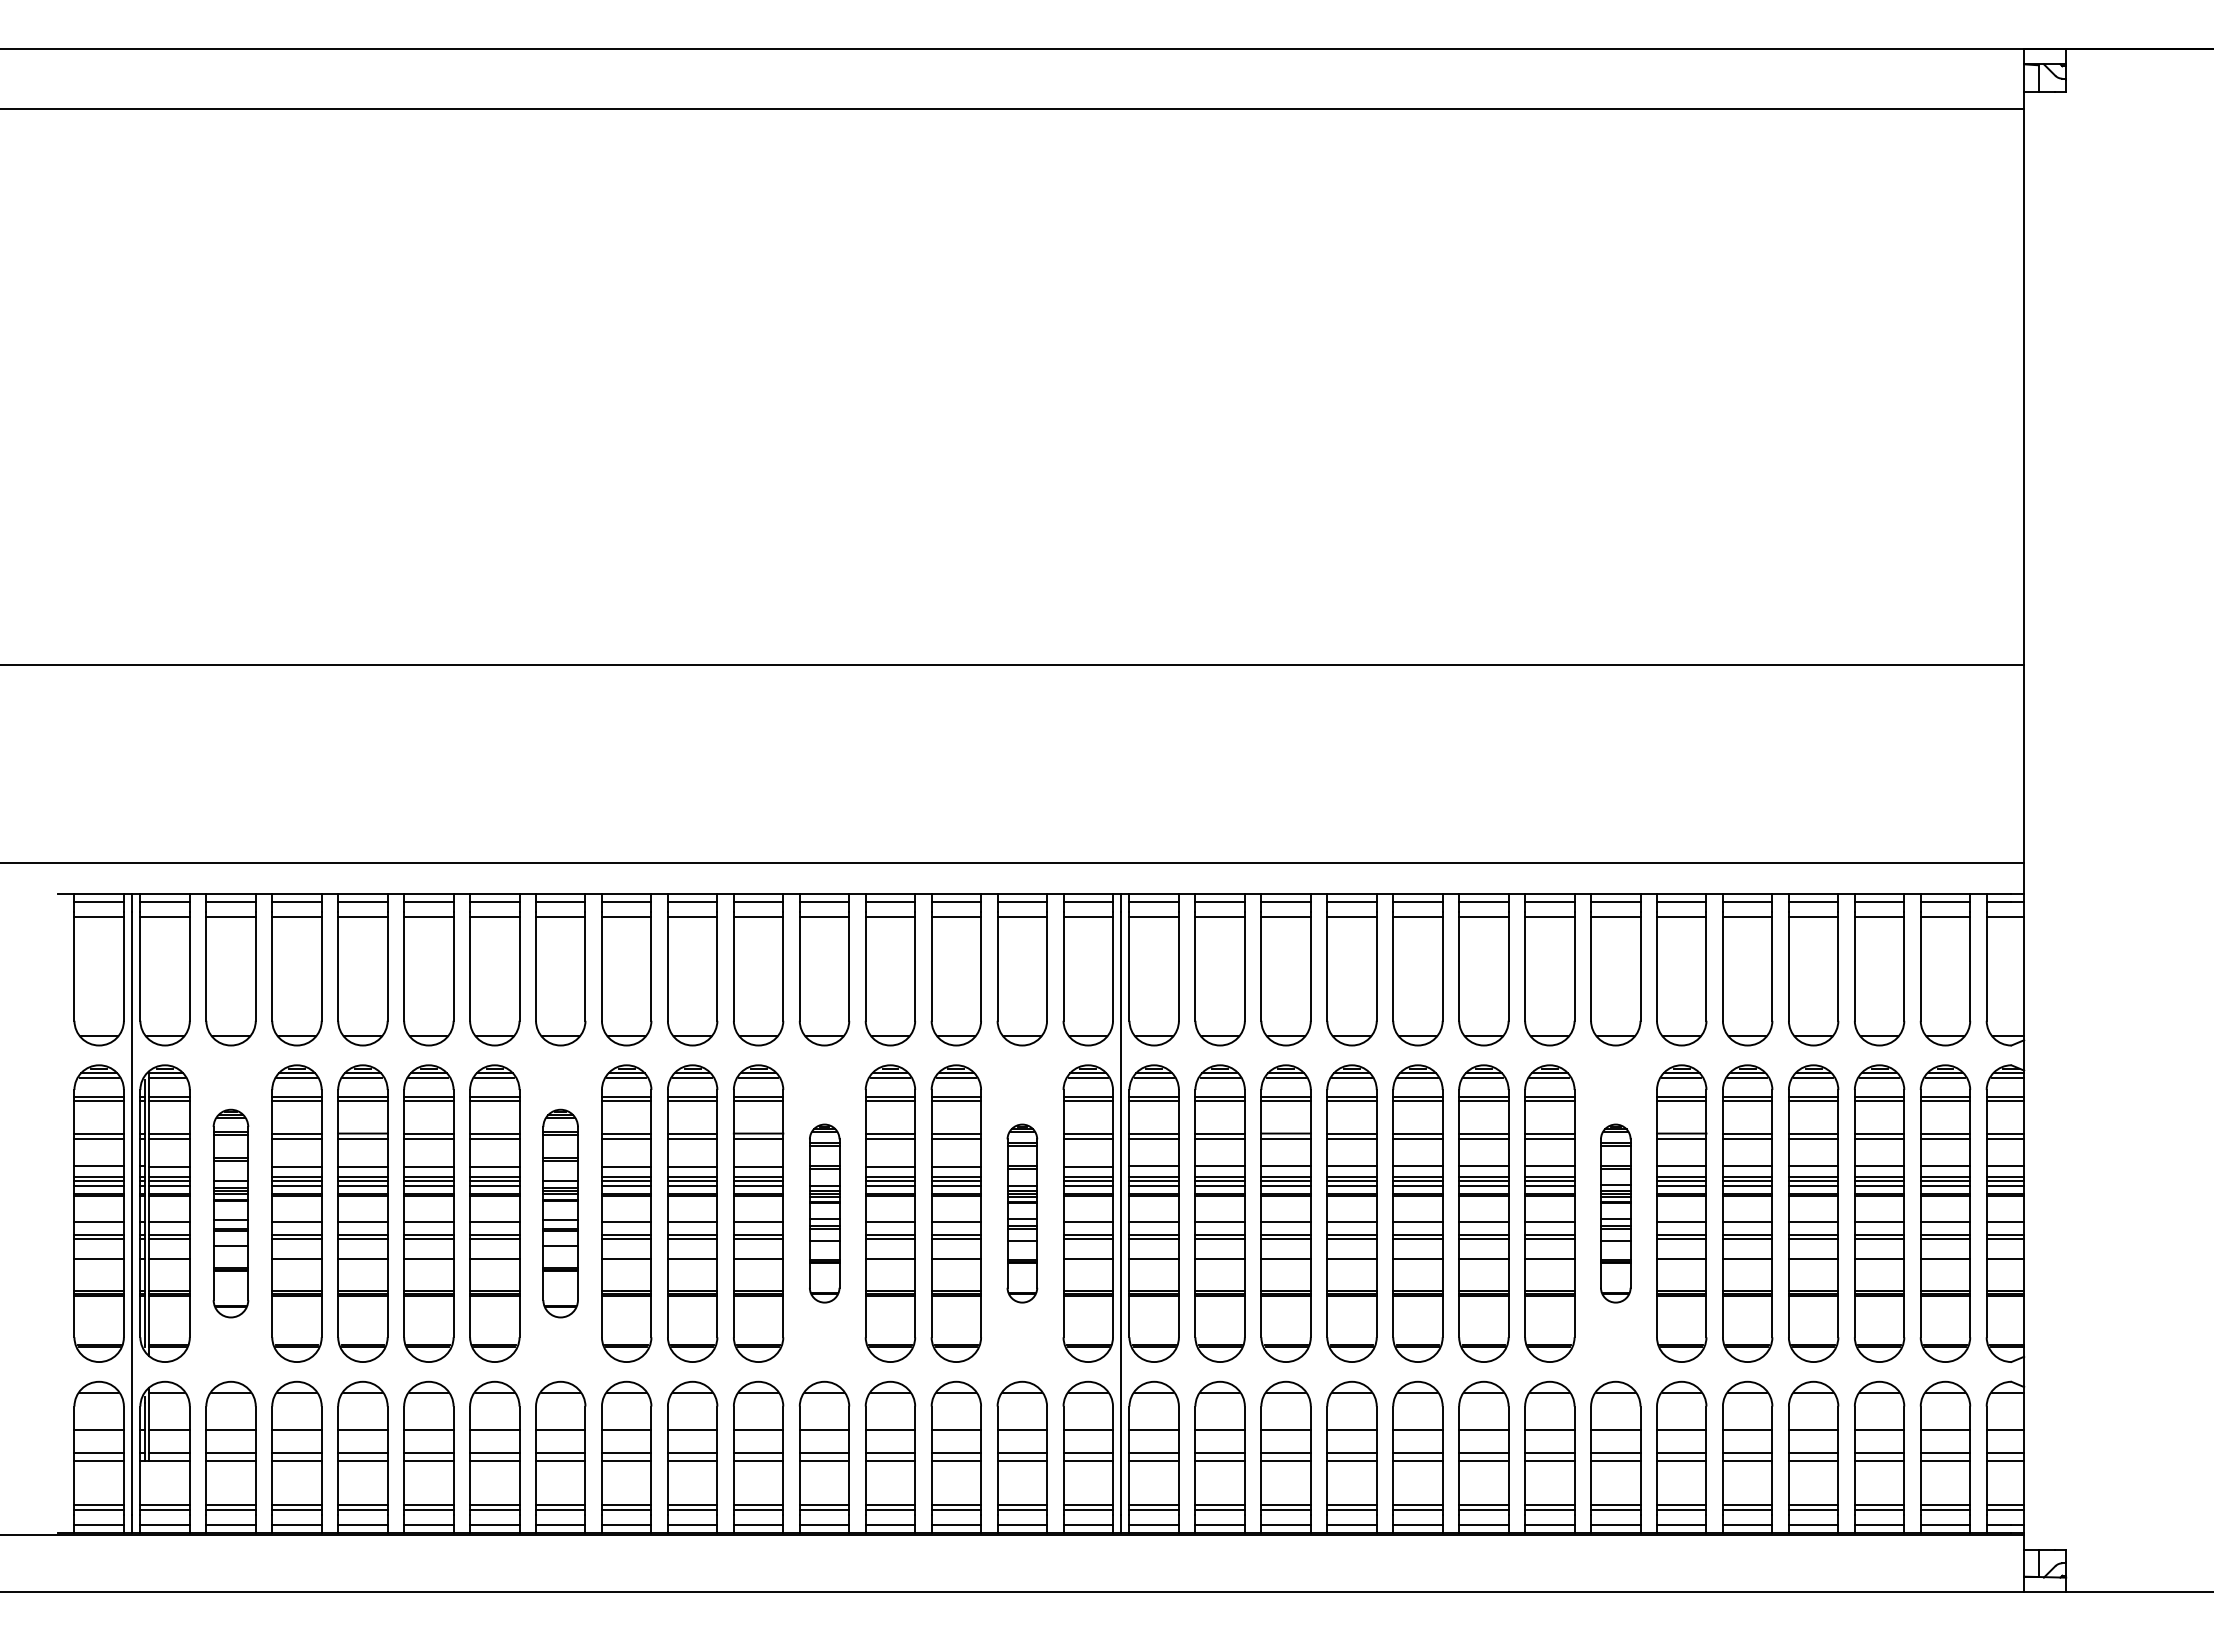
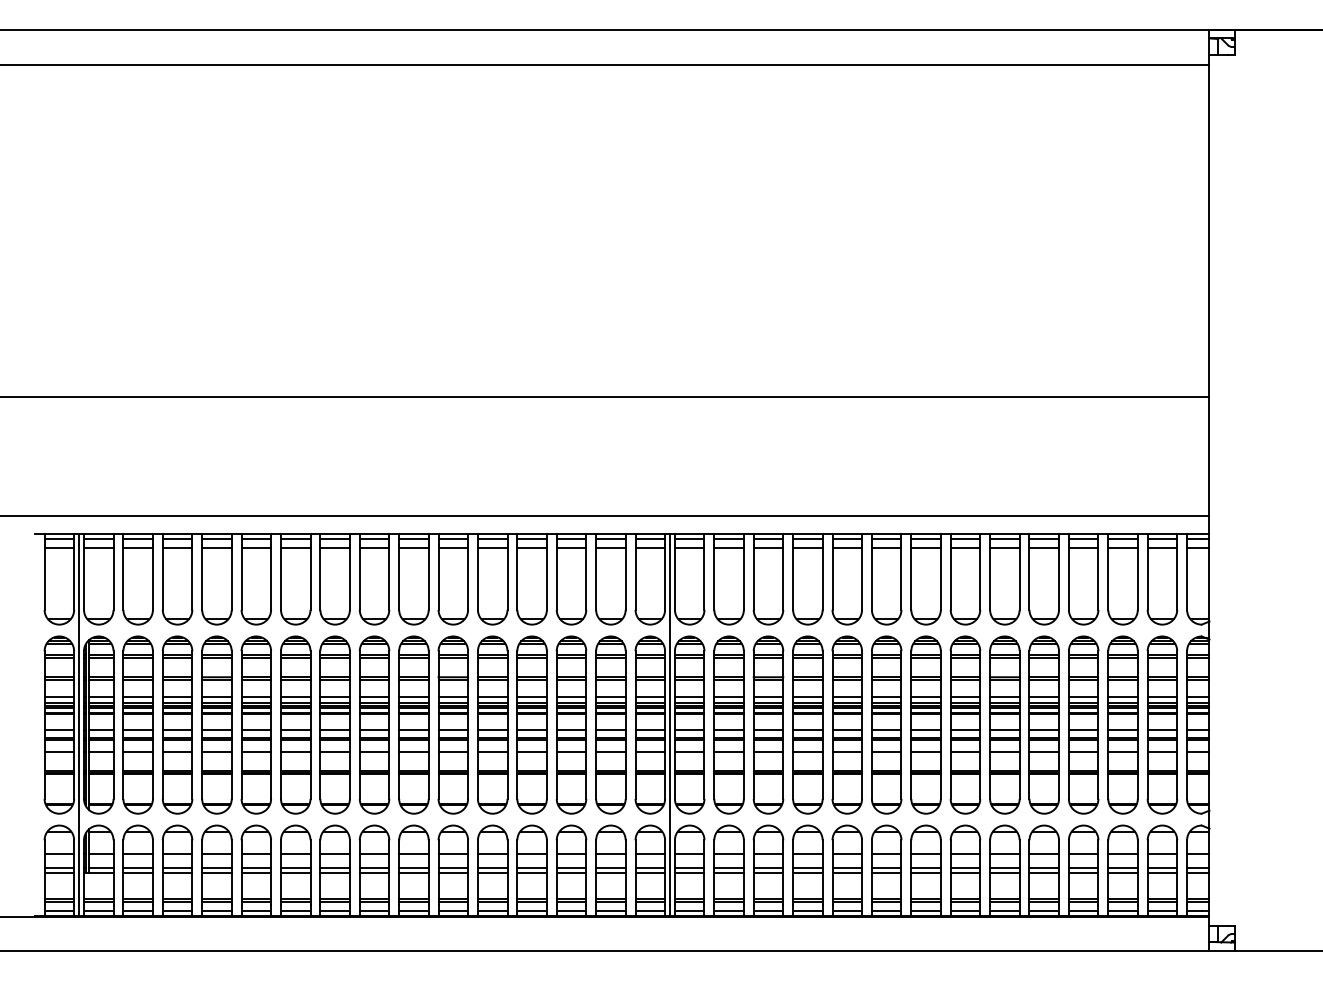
part: (229, 1212) -> (137, 724), size x1.43
part: (559, 1212) -> (334, 724), size x1.43
part: (824, 1212) -> (492, 724), size x1.67
part: (1021, 1212) -> (610, 724), size x1.67
part: (1615, 1212) -> (965, 724), size x1.67

